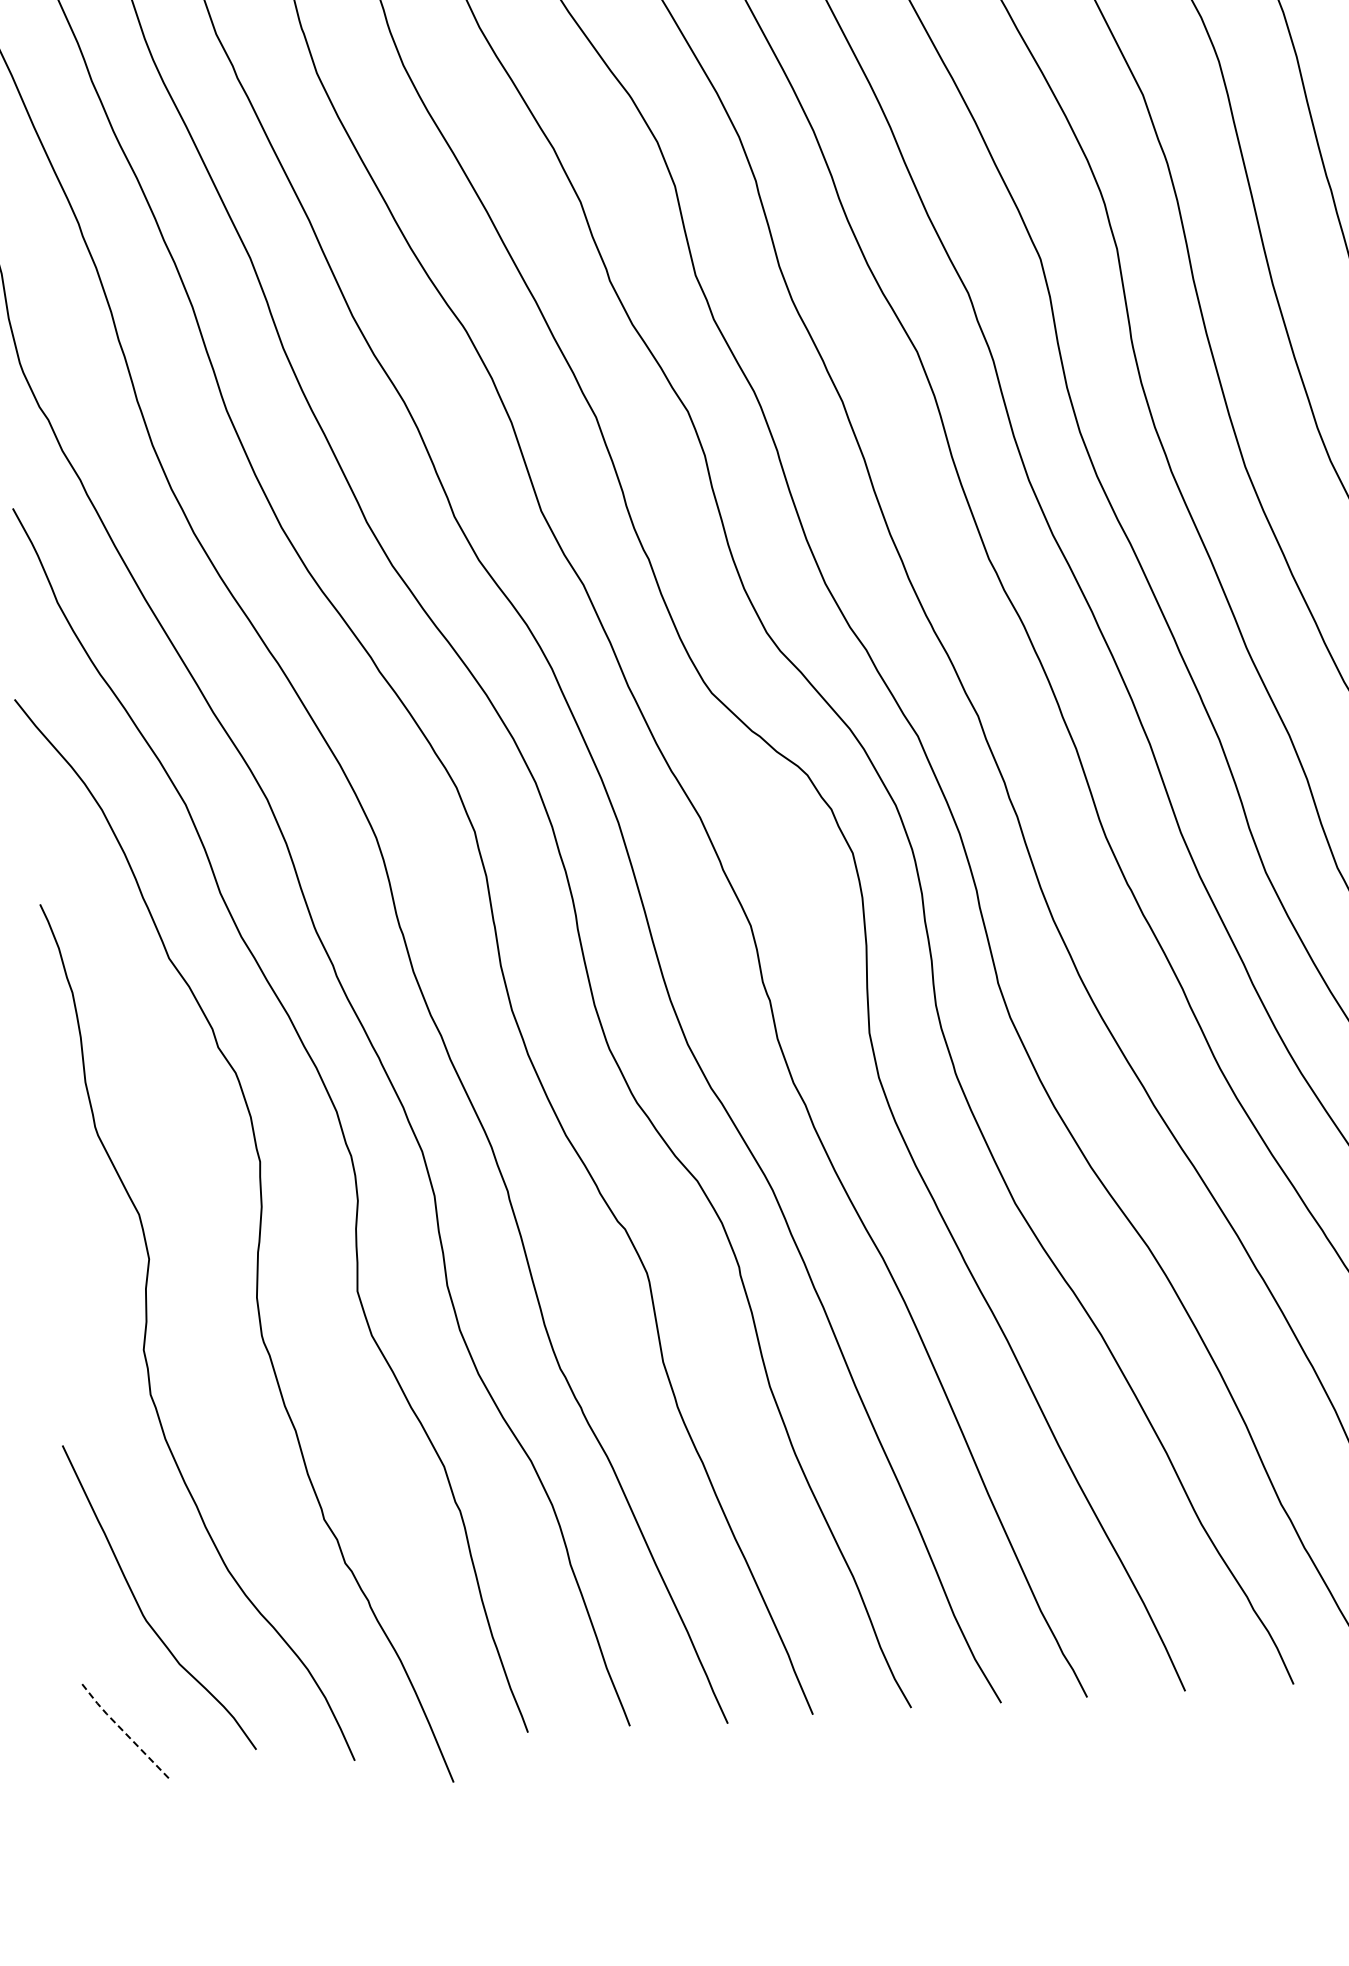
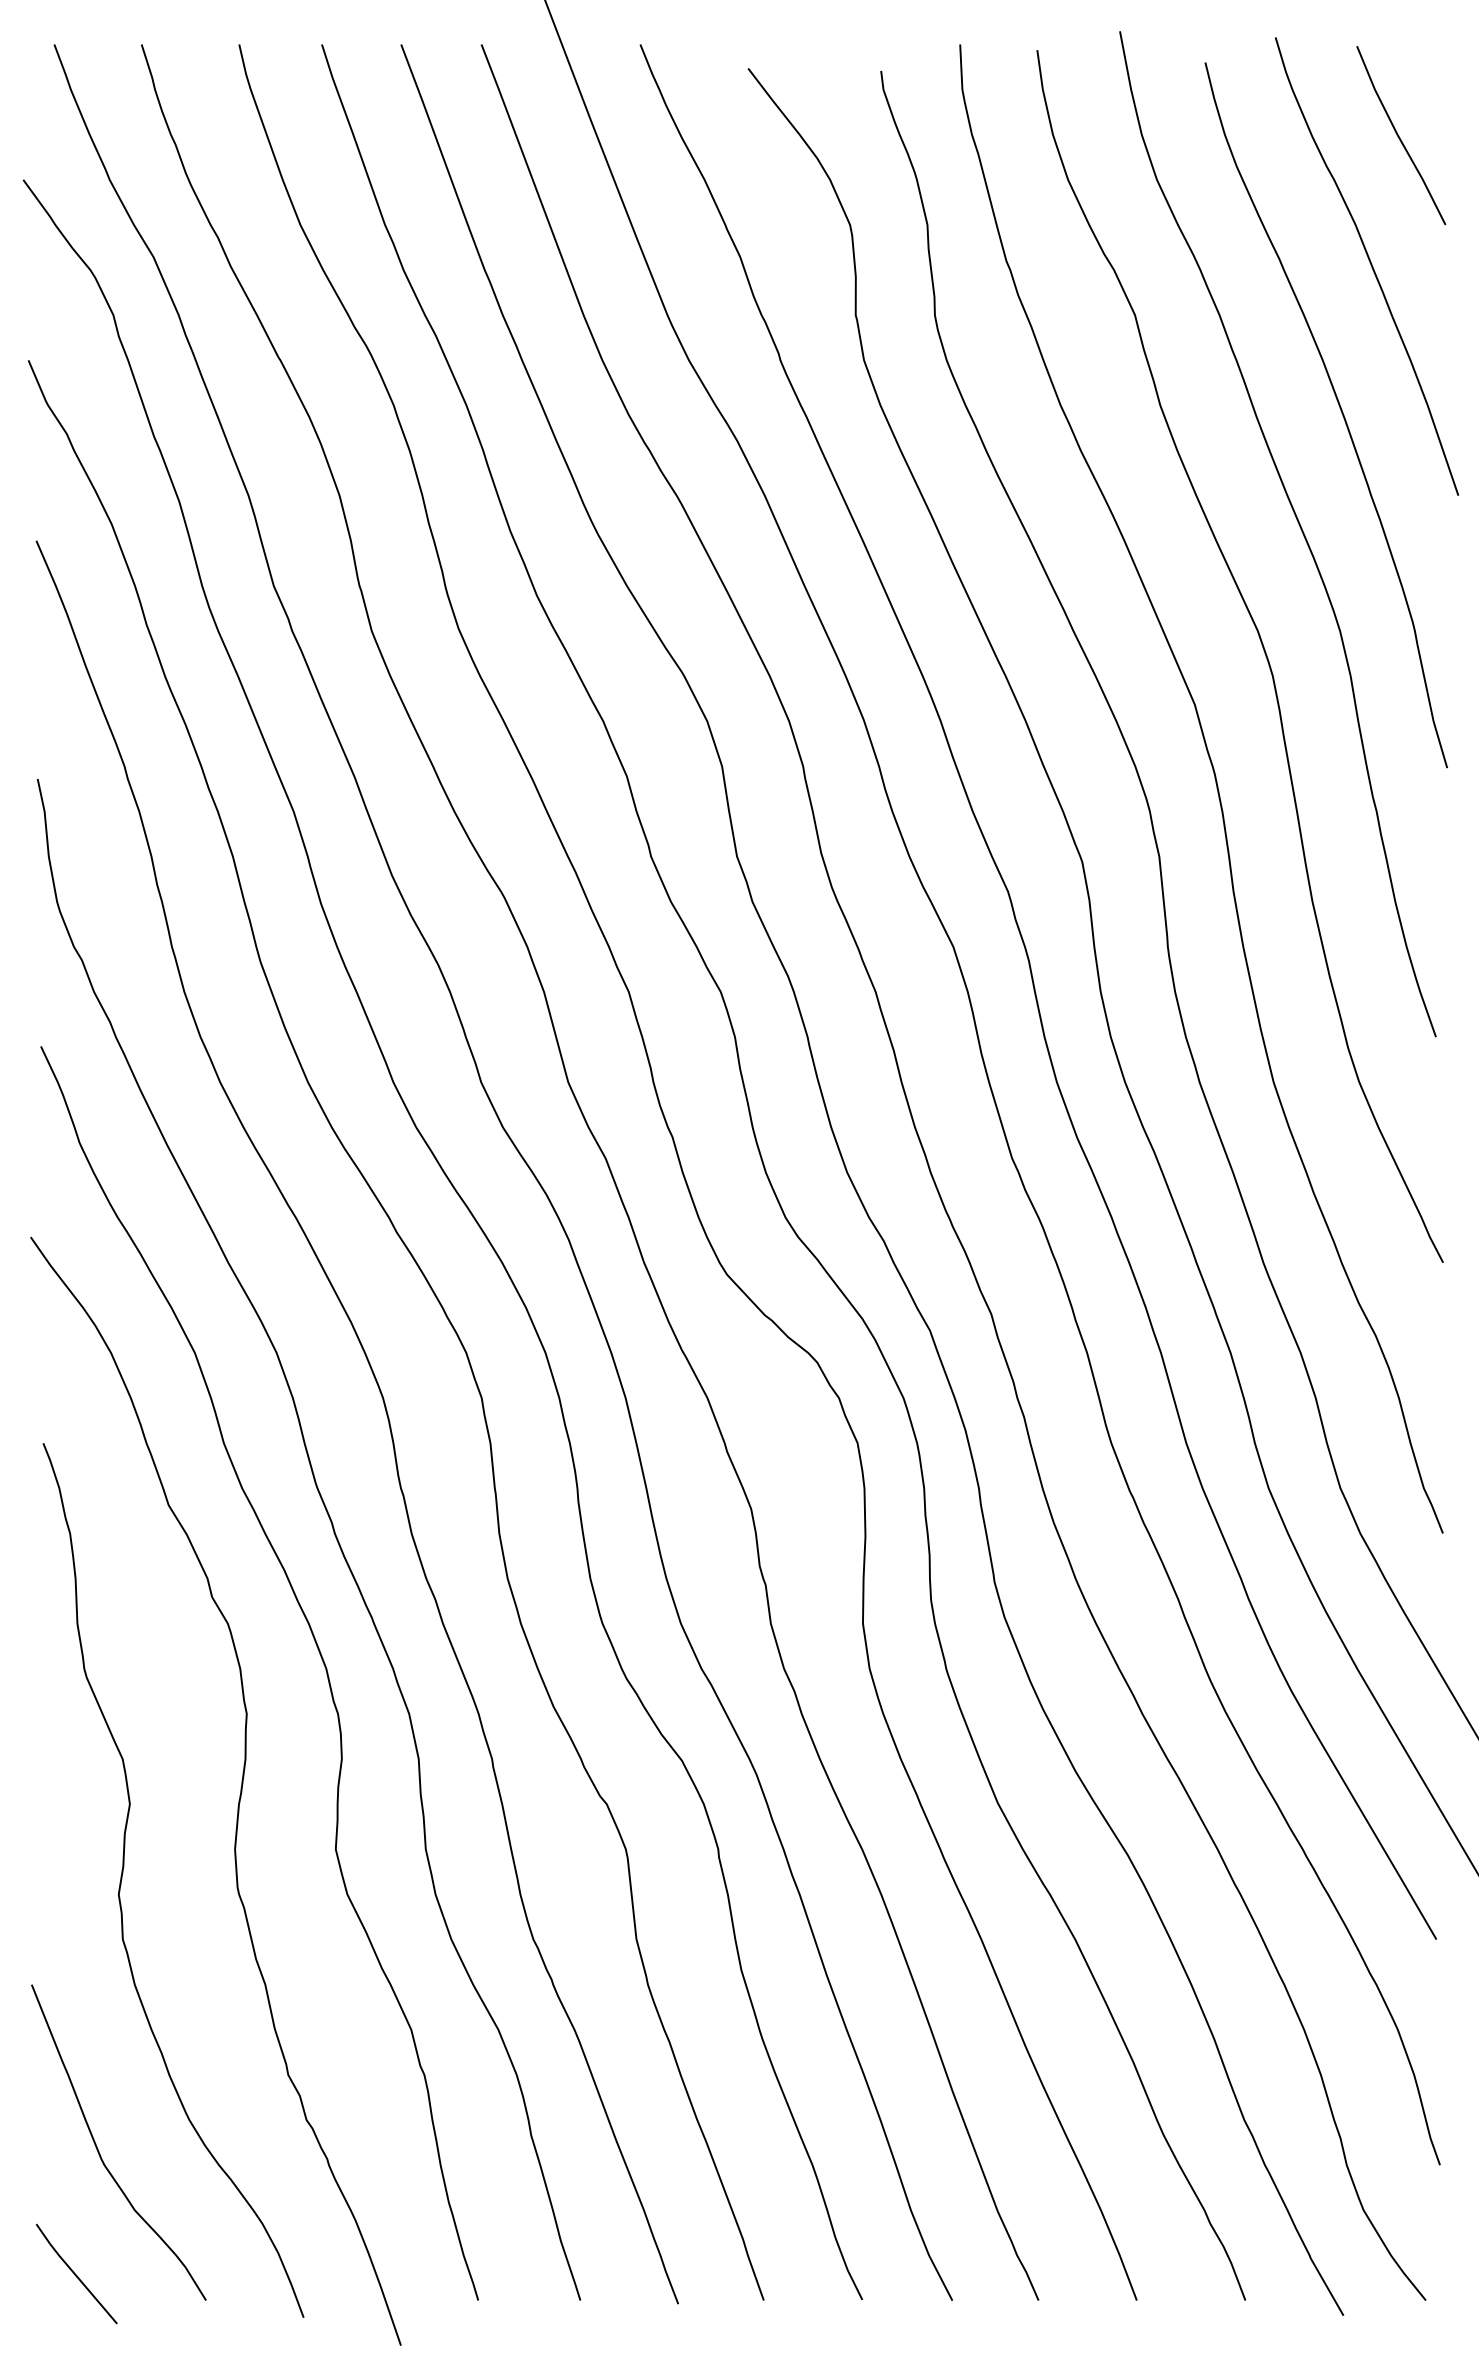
line: (123, 1731) -> (74, 2273), dashed -> solid

